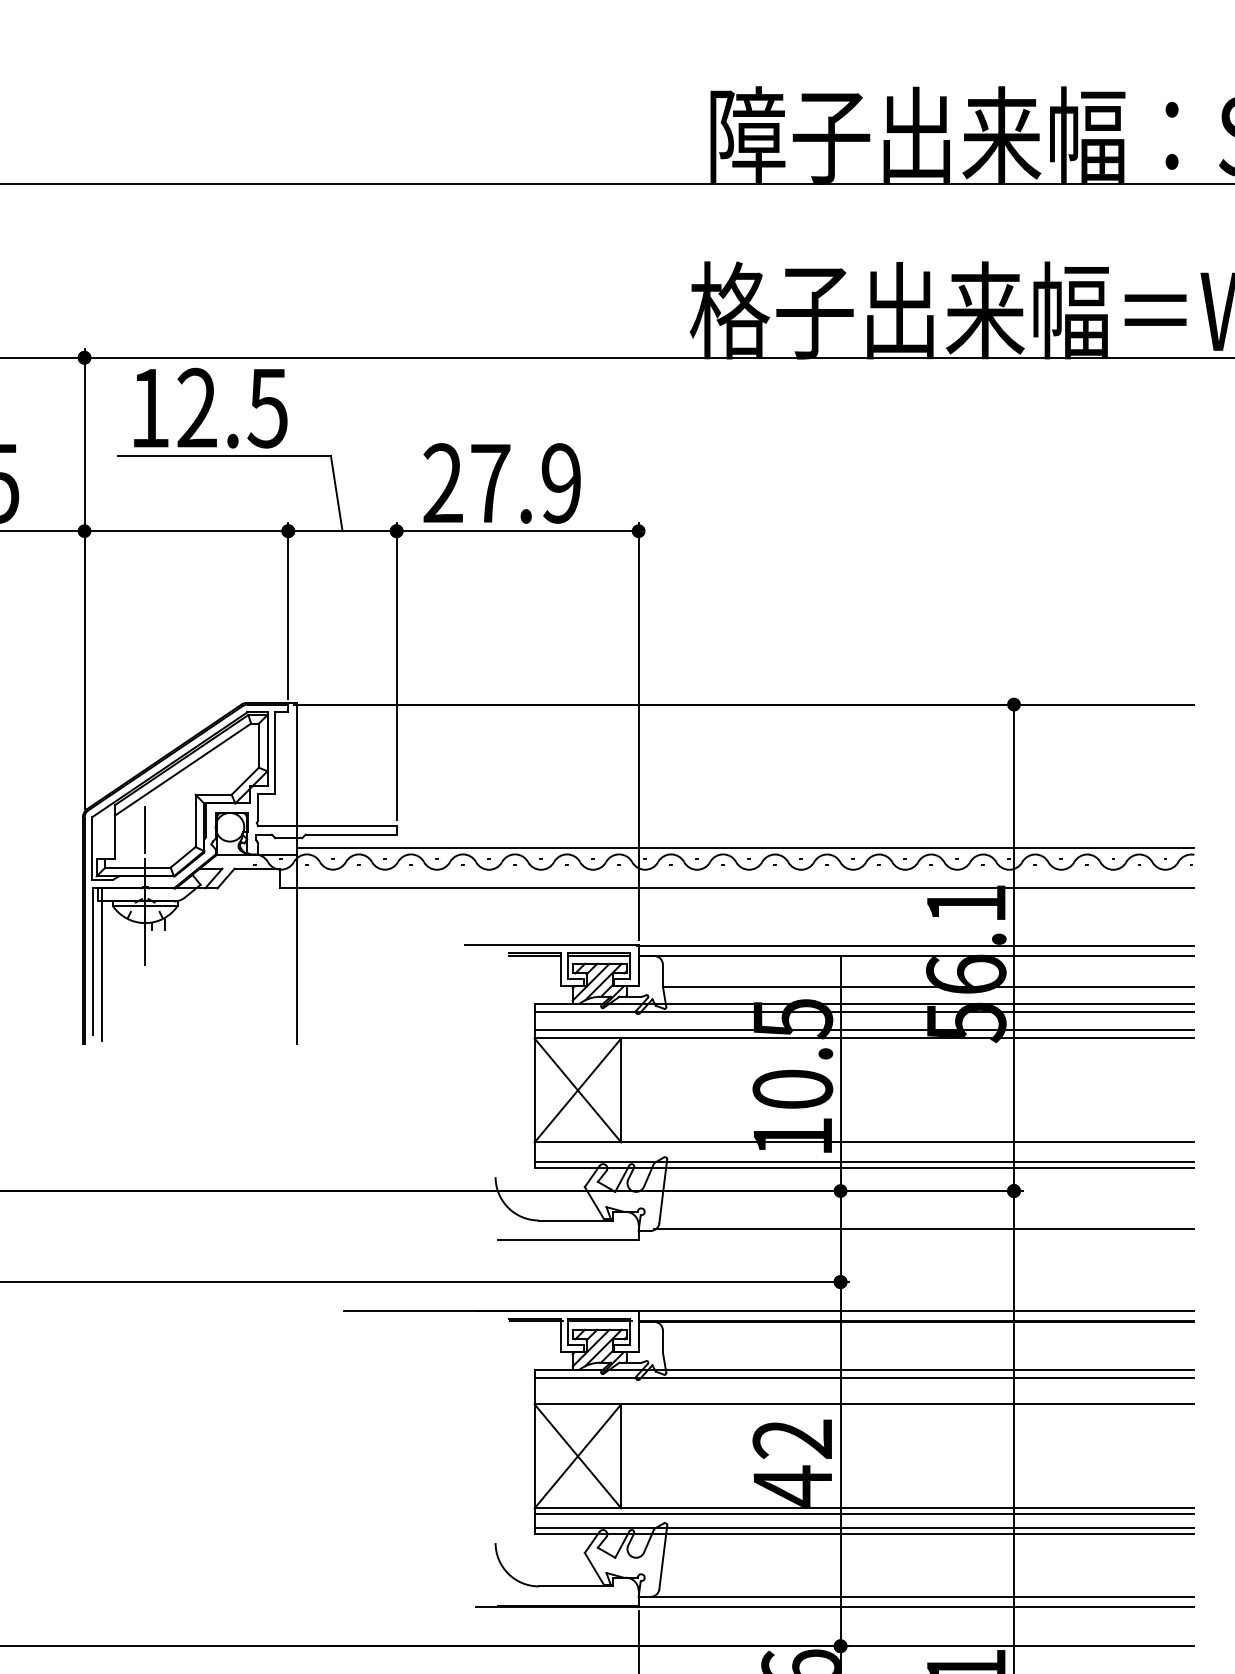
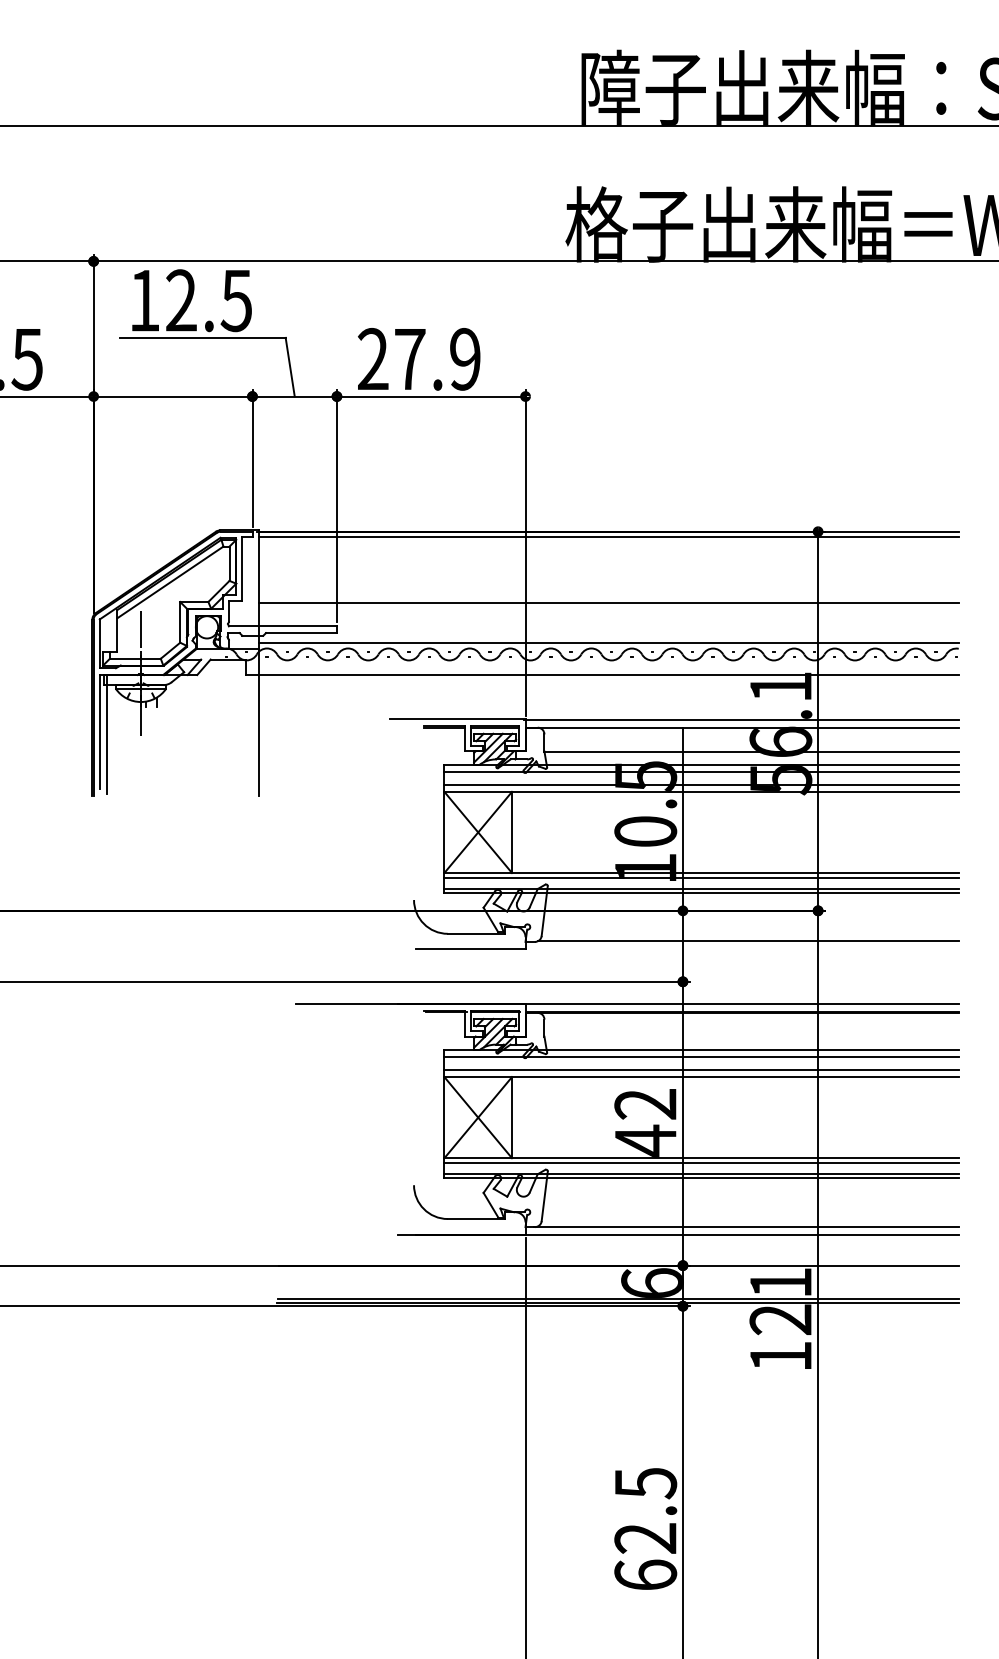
line: (745, 712) -> (608, 537), added
line: (745, 795) -> (608, 602), added
line: (864, 1148) -> (701, 877), added
line: (864, 1395) -> (701, 1070), added

